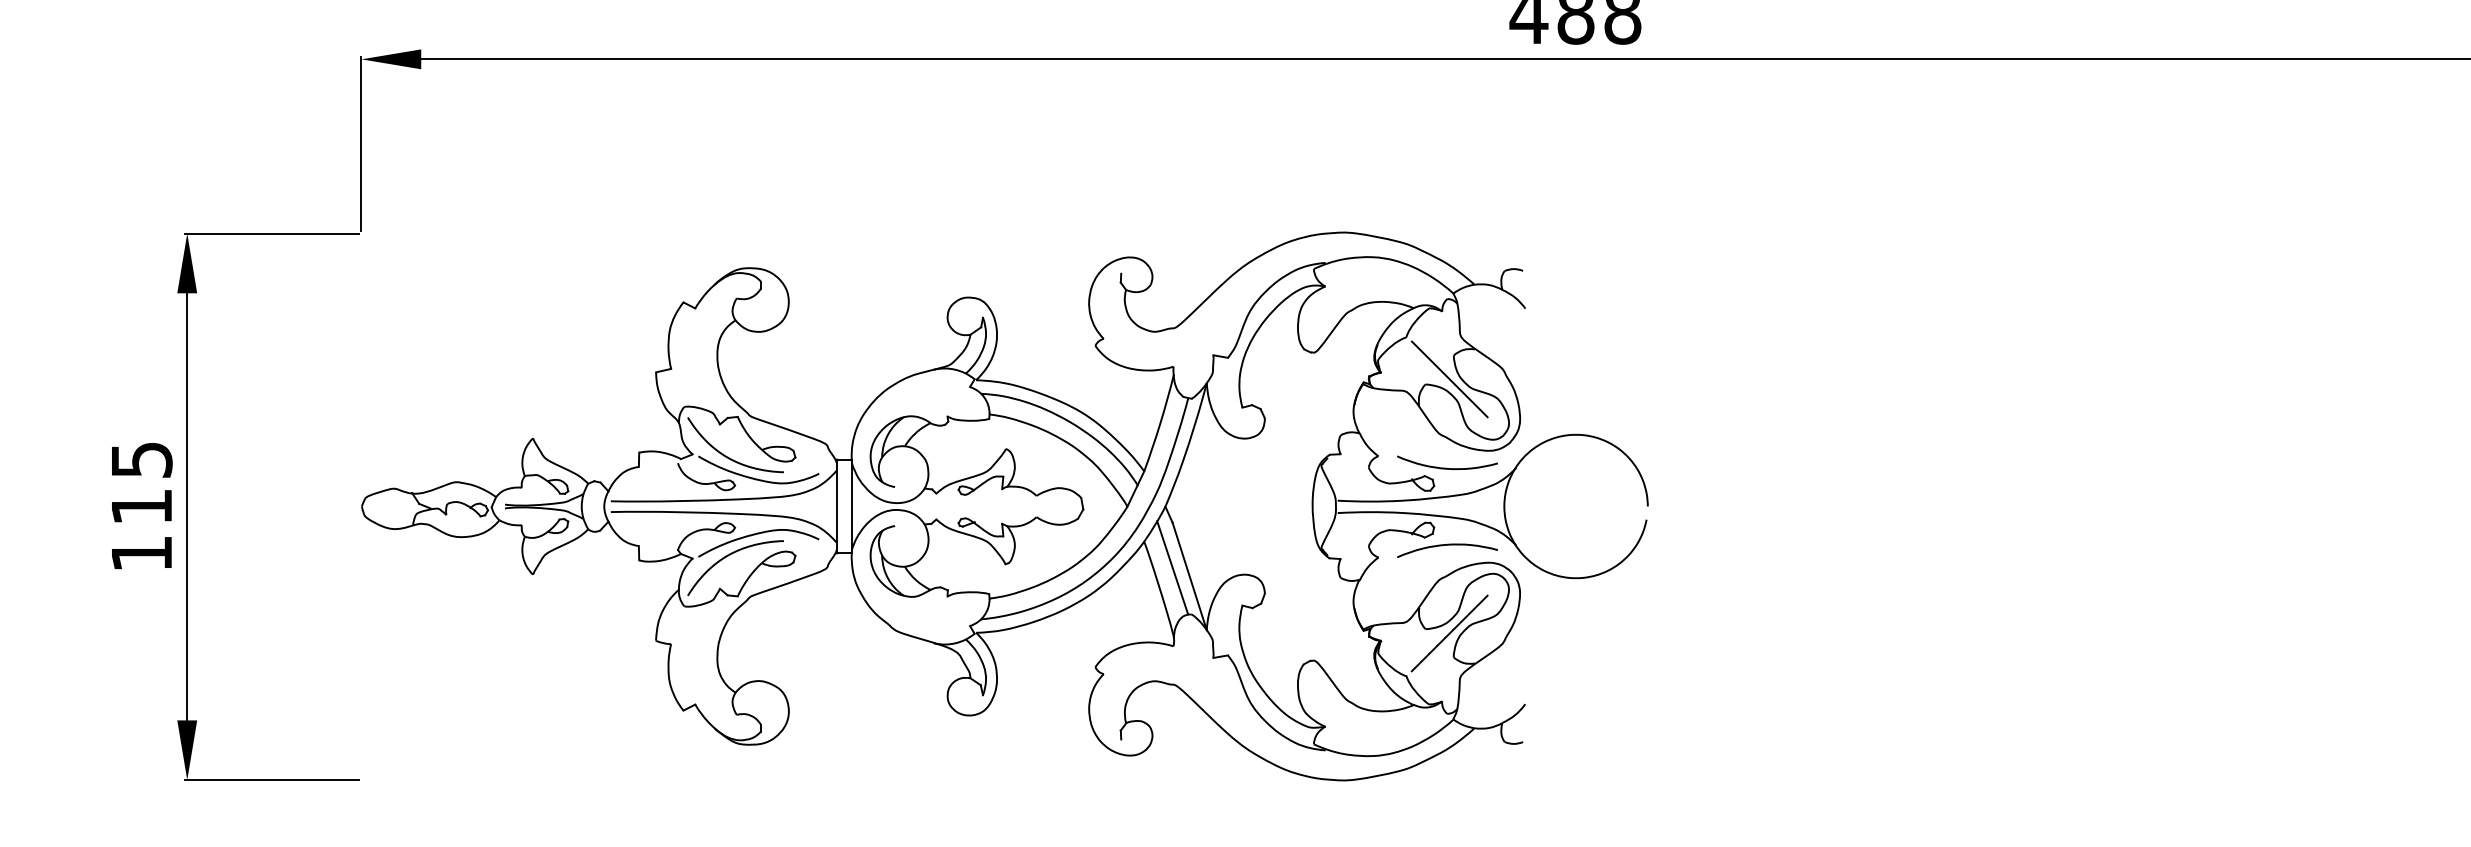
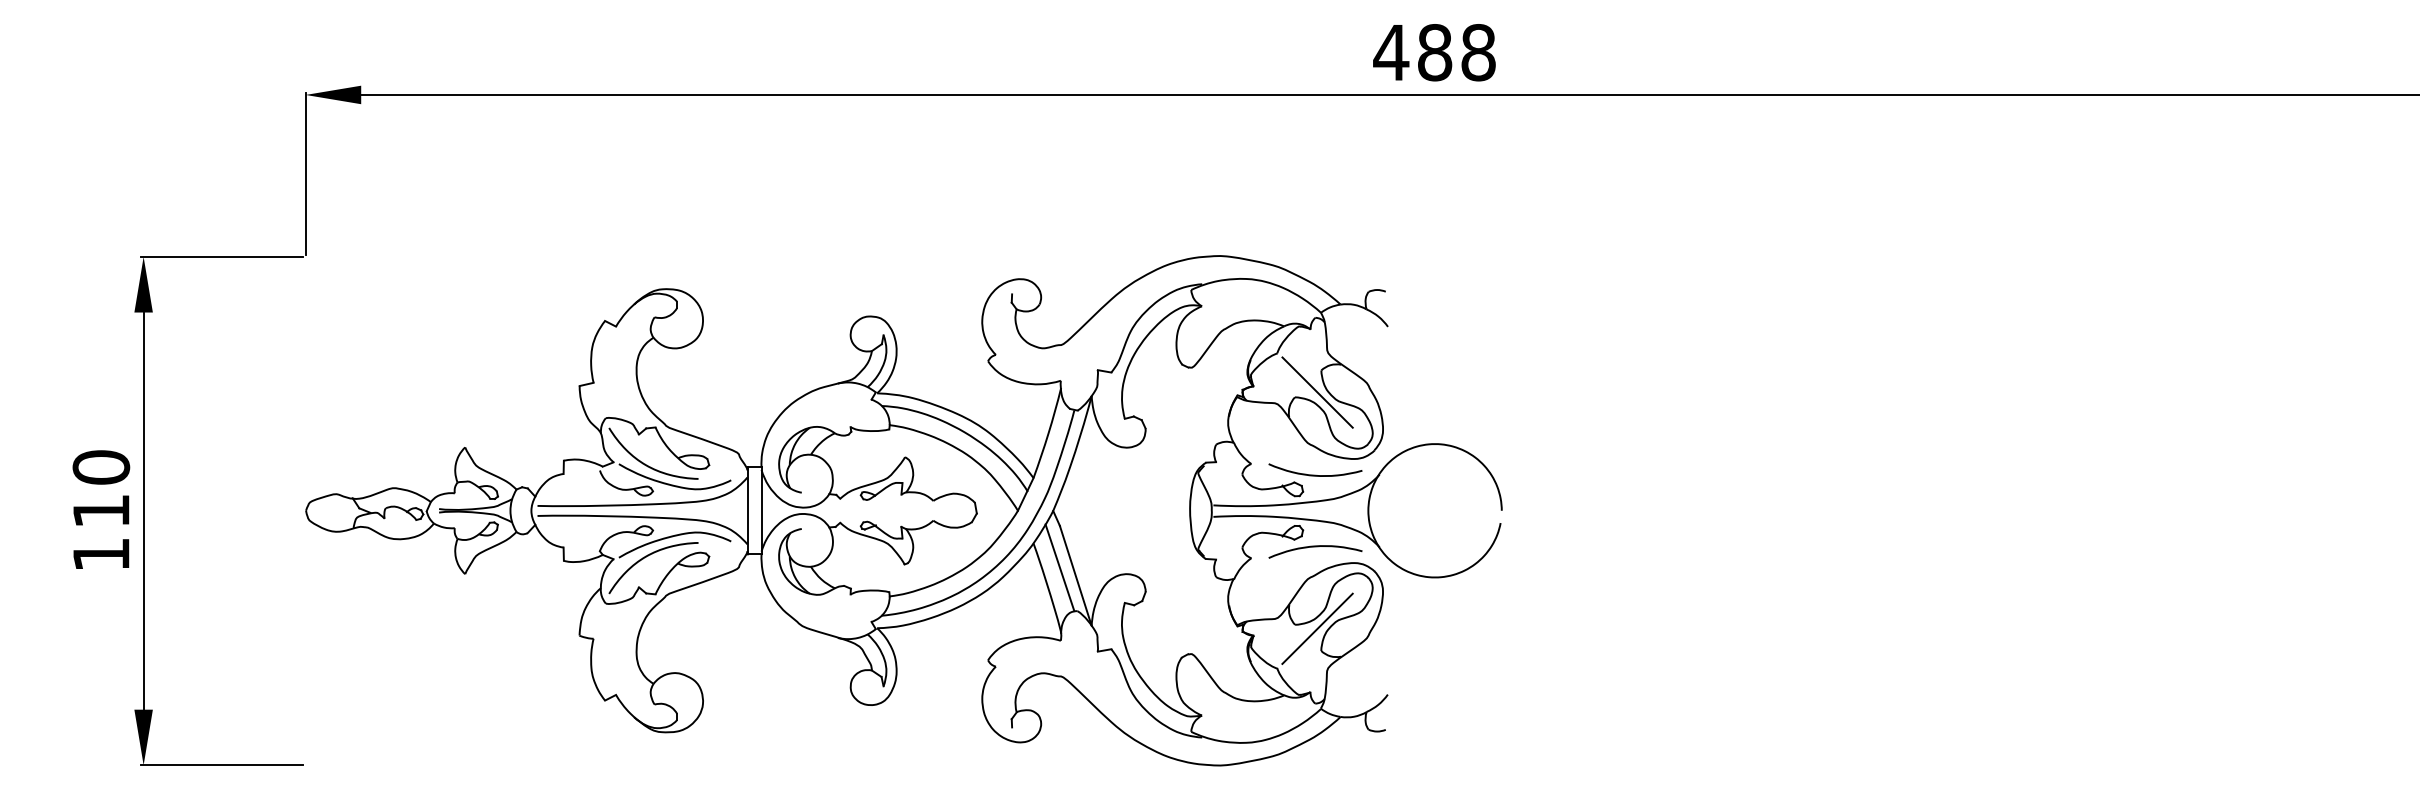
text: (141, 459) -> (101, 467), 115 -> 110

